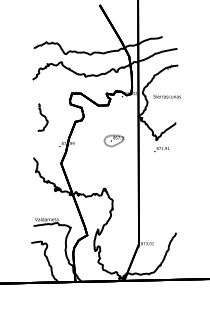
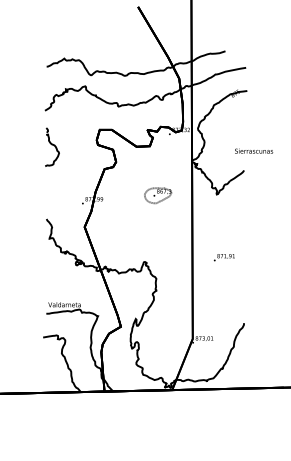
text: (167, 96) -> (254, 150), moved
part: (43, 117) -> (52, 146), moved
text: (161, 149) -> (223, 257), moved

